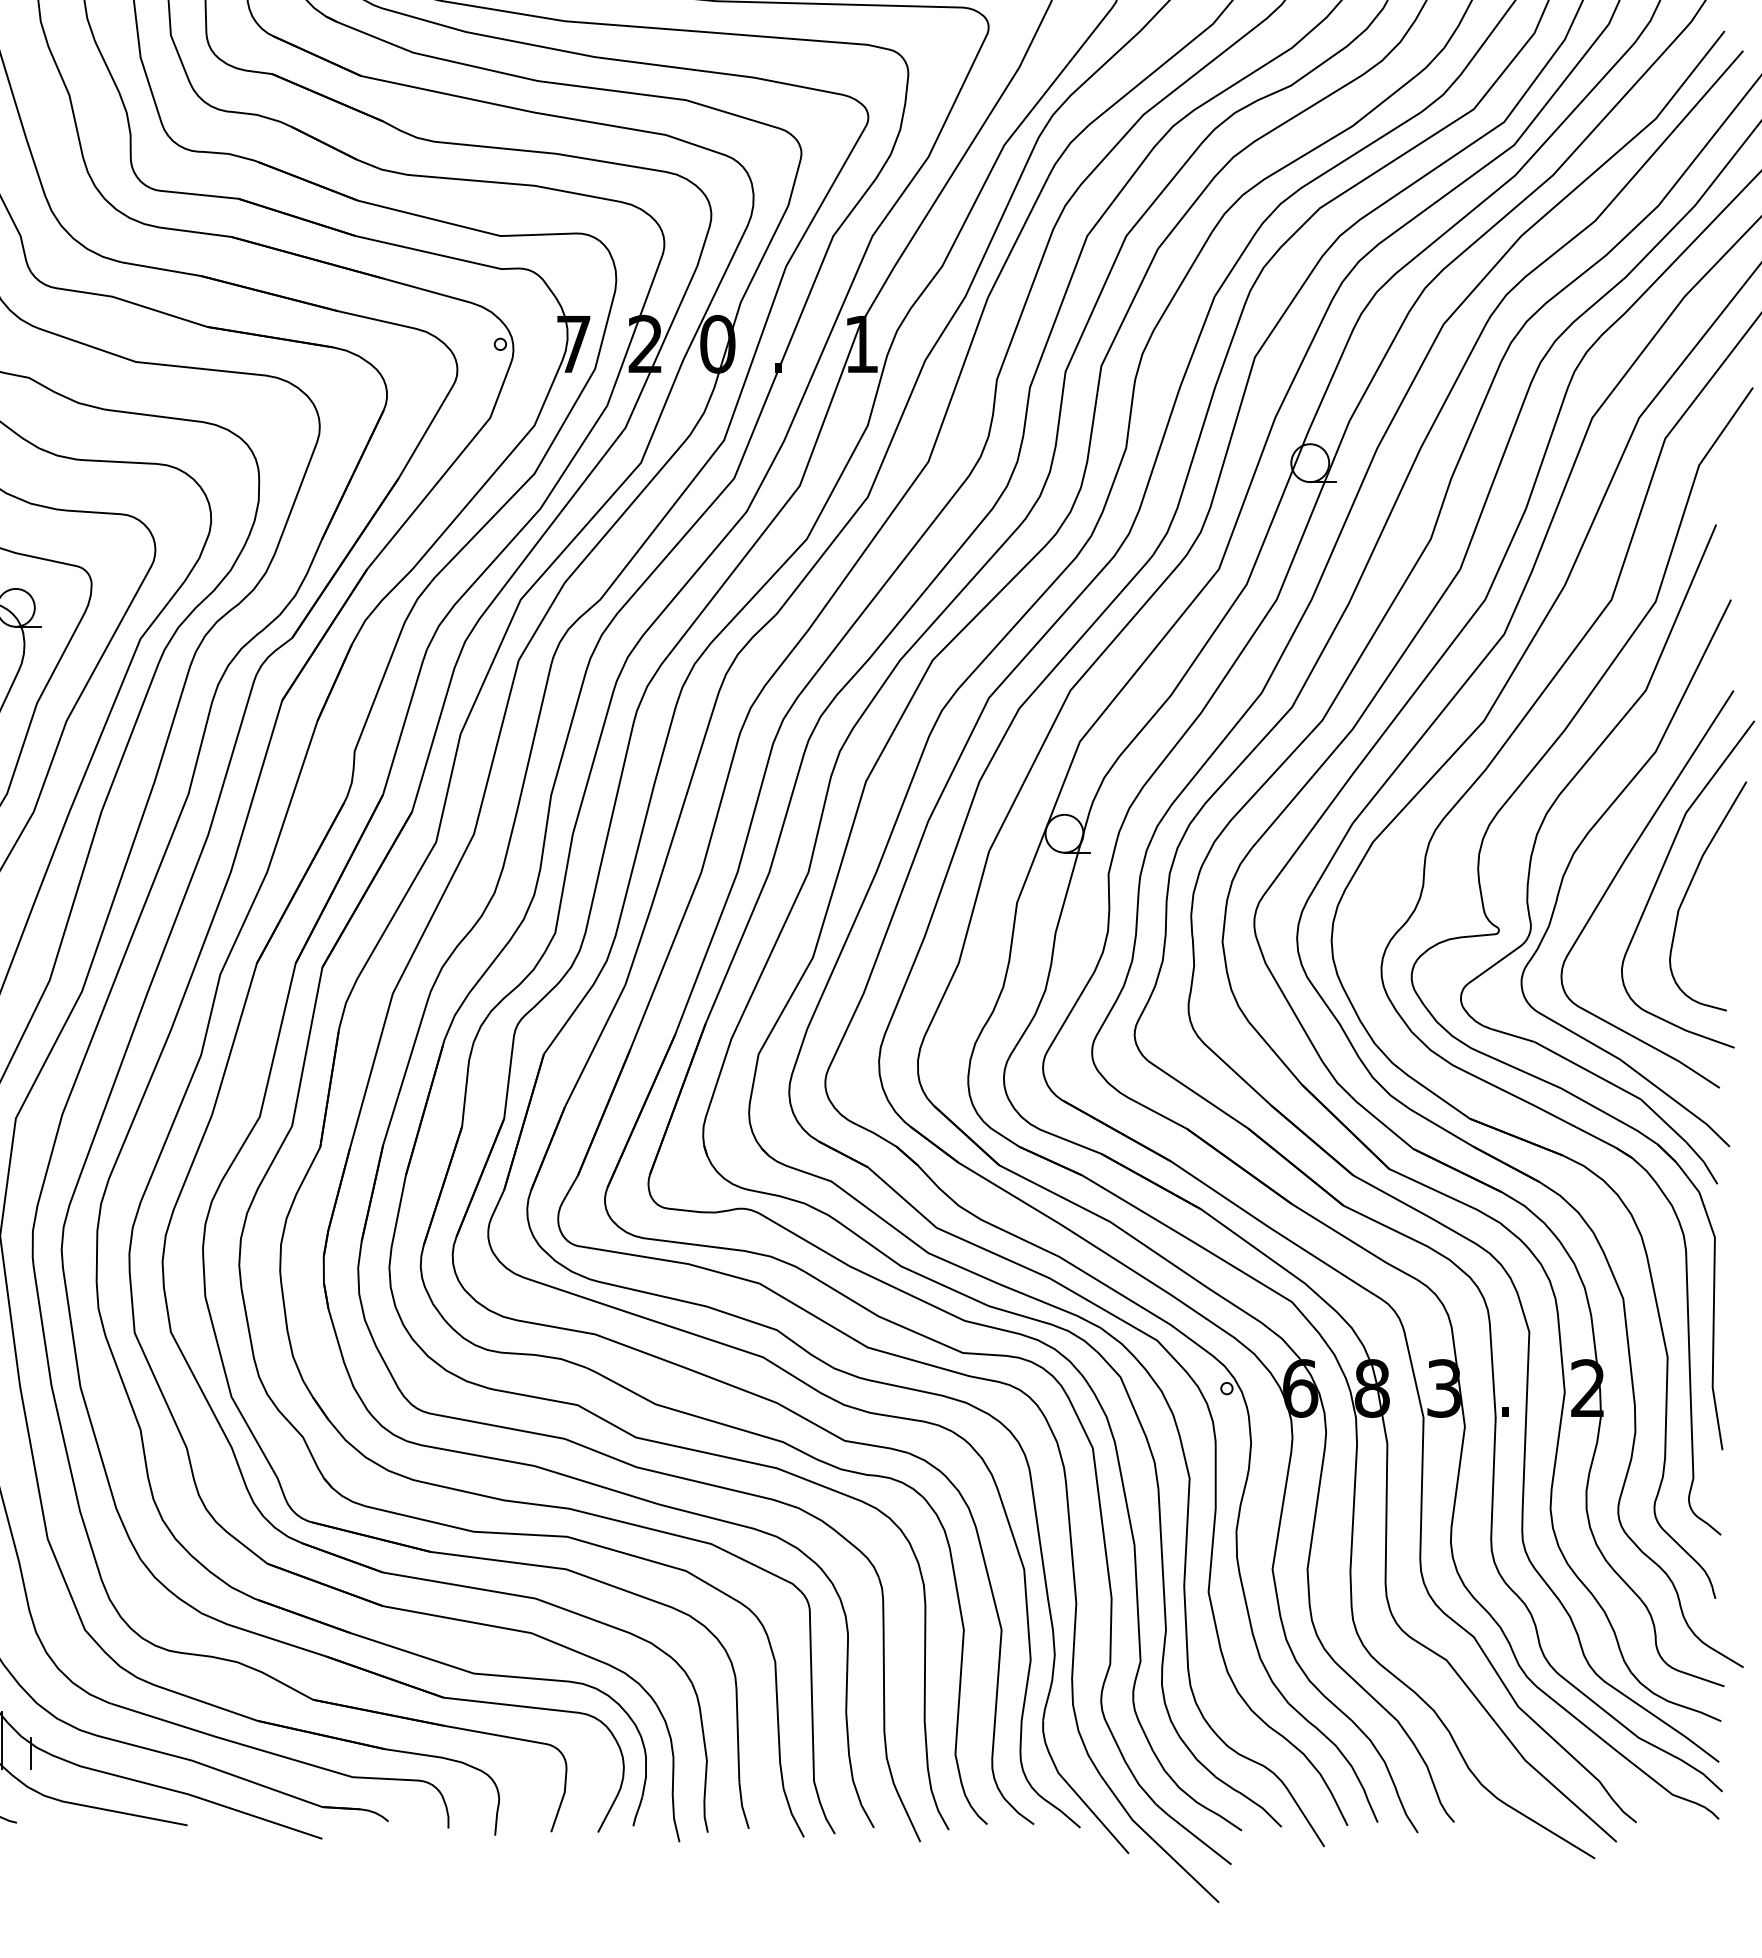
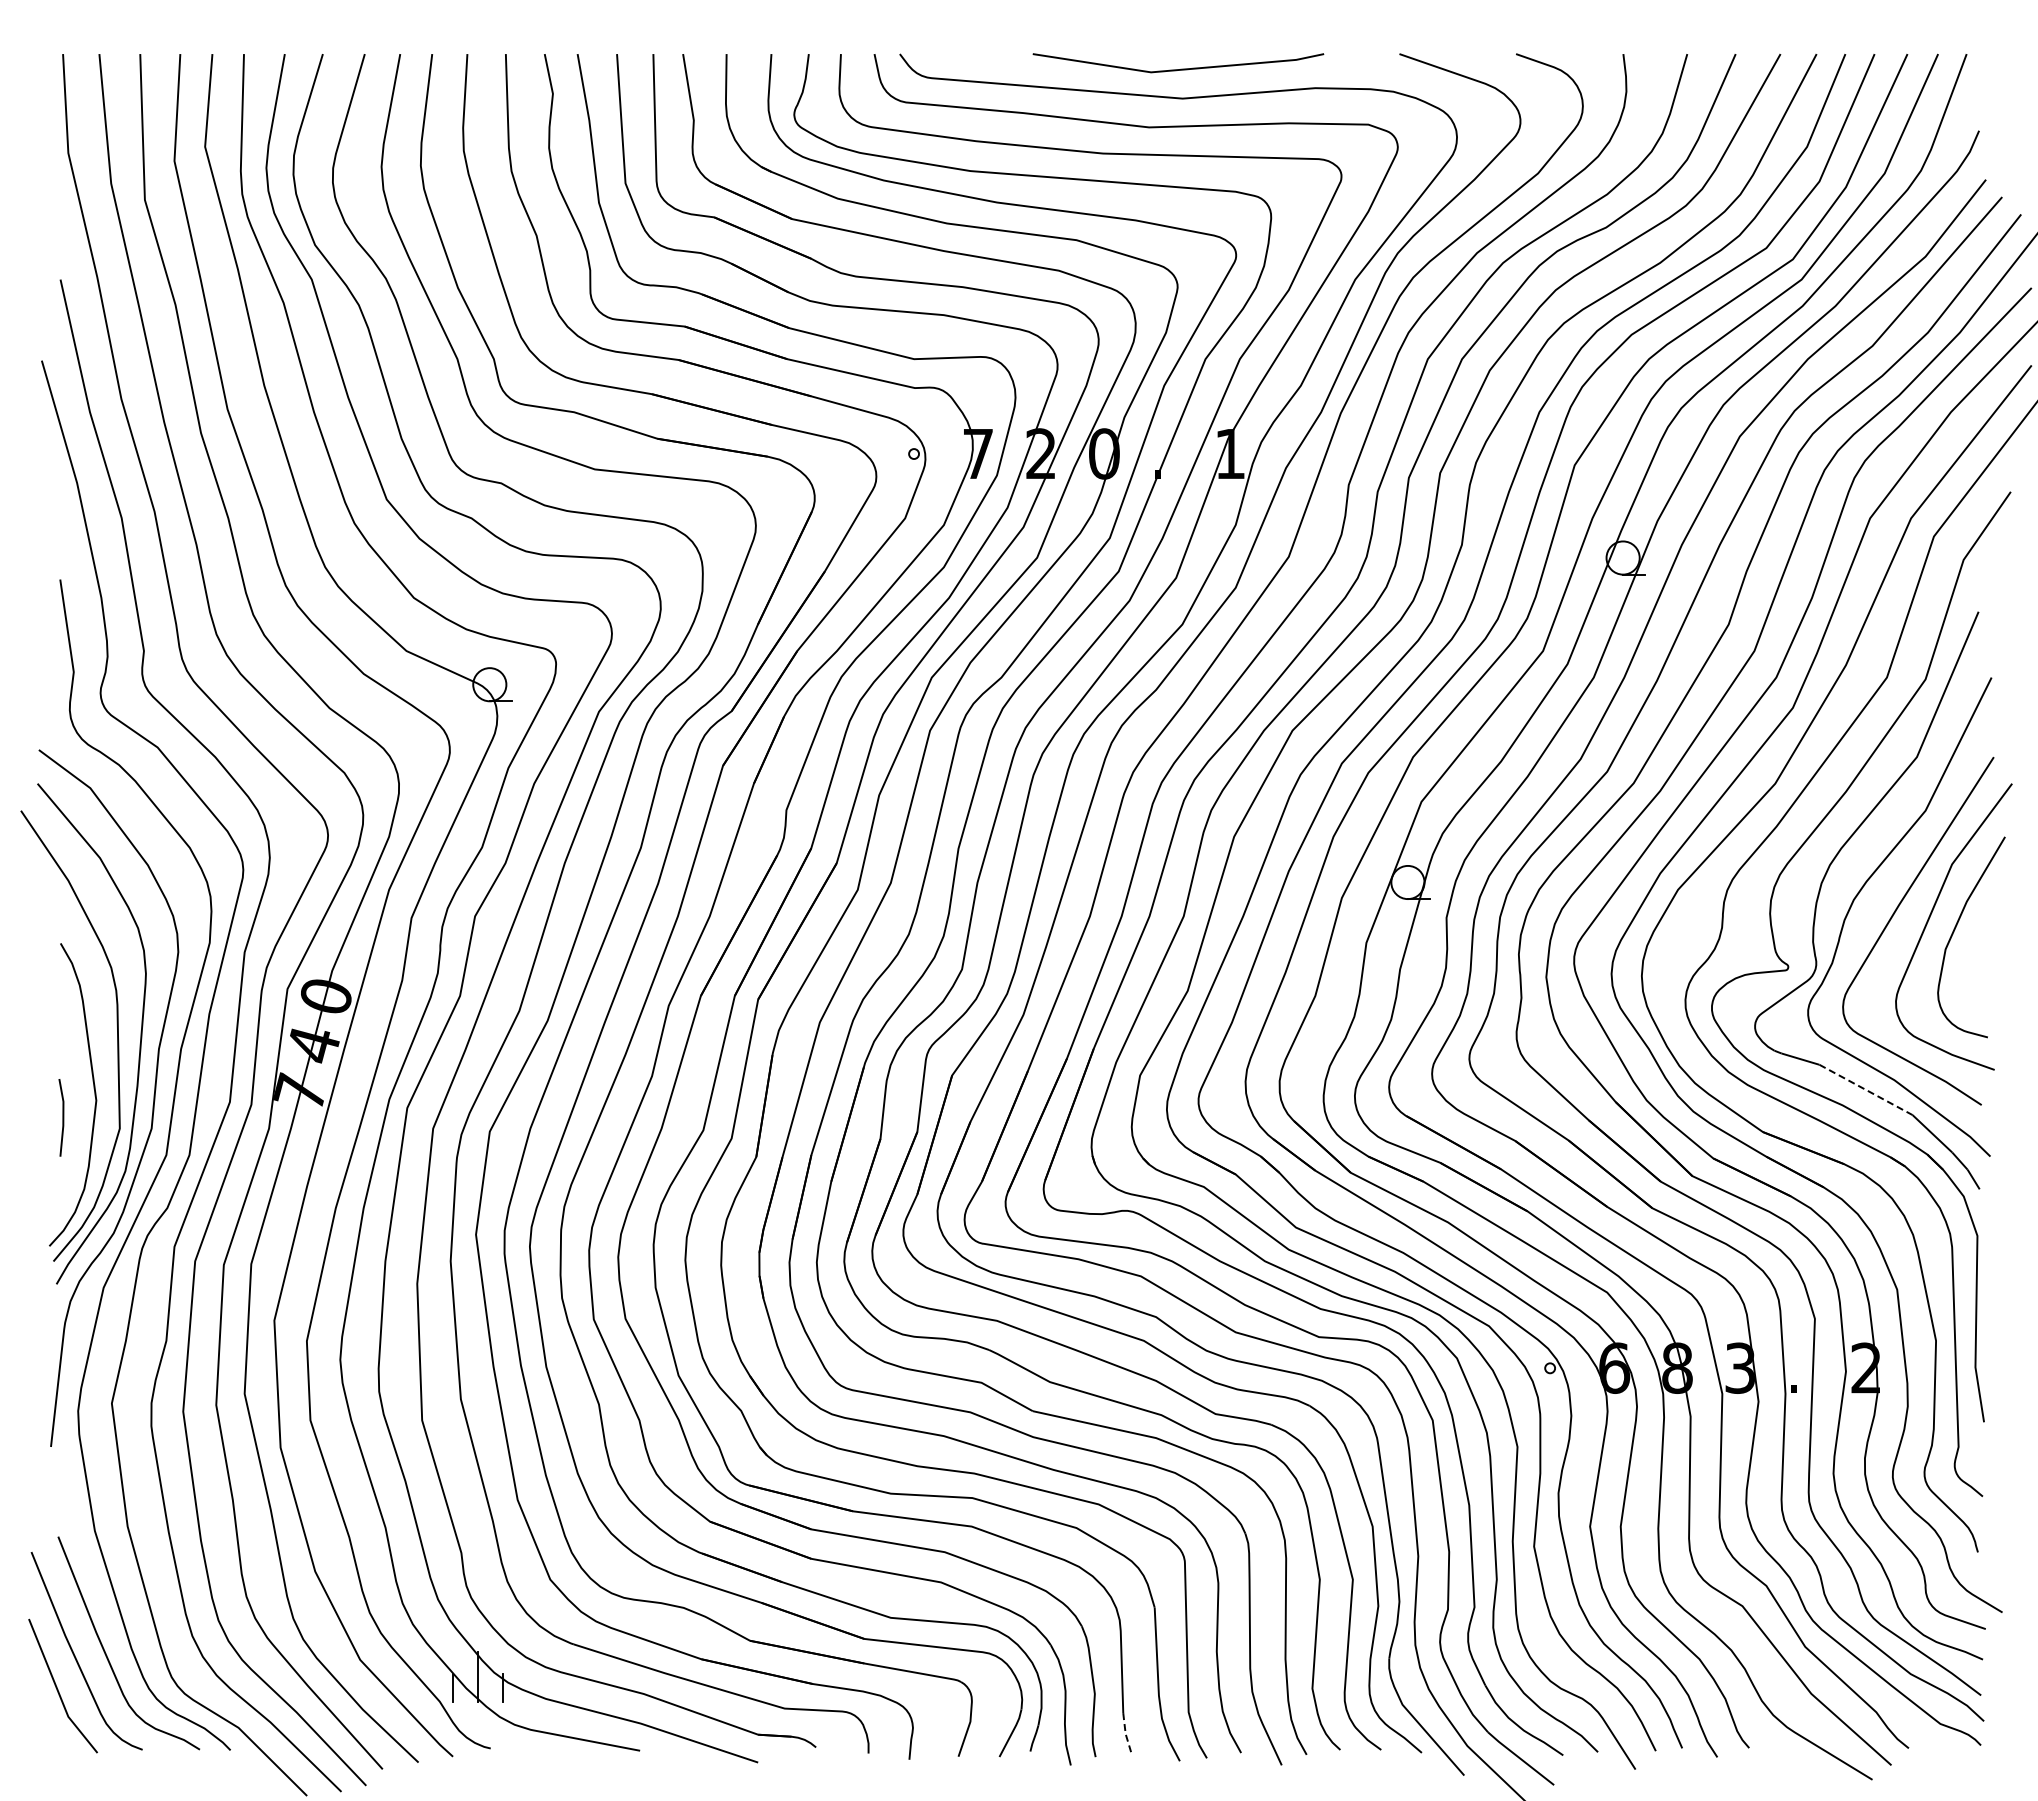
line: (1588, 1070) -> (1866, 1089), solid -> dashed
line: (741, 1805) -> (1125, 1733), solid -> dashed

